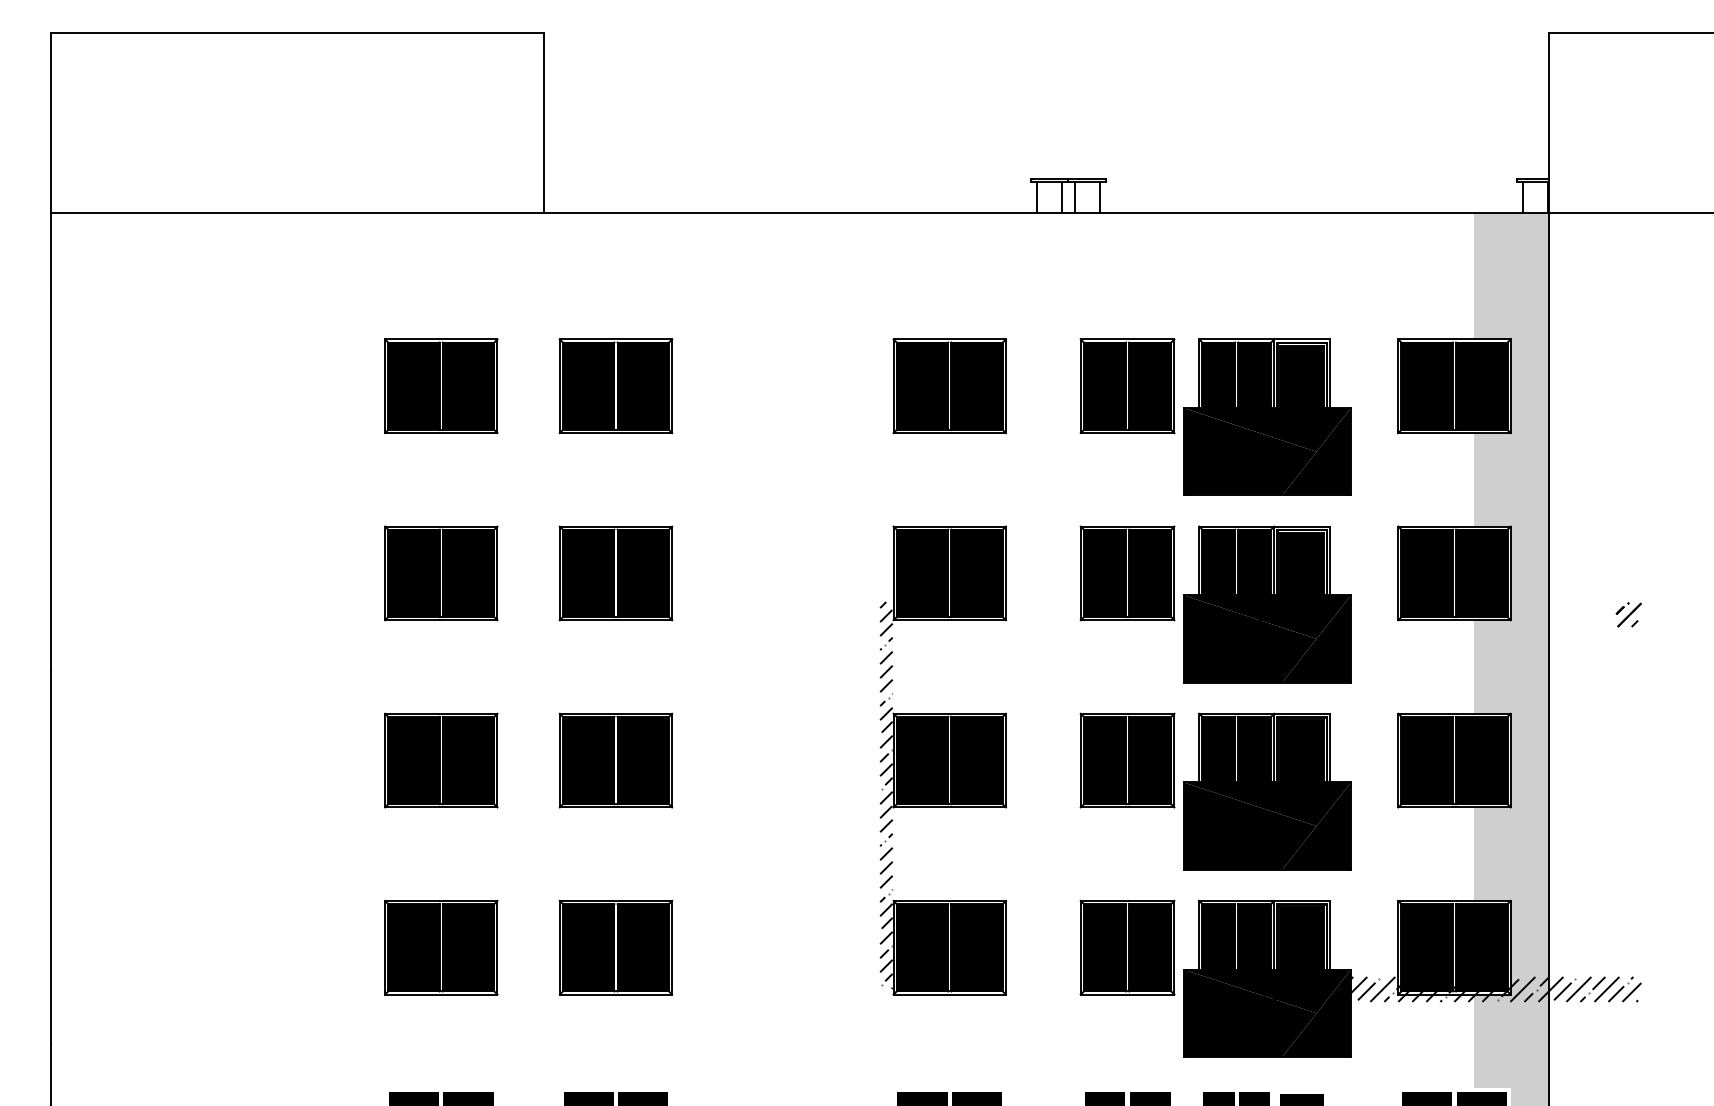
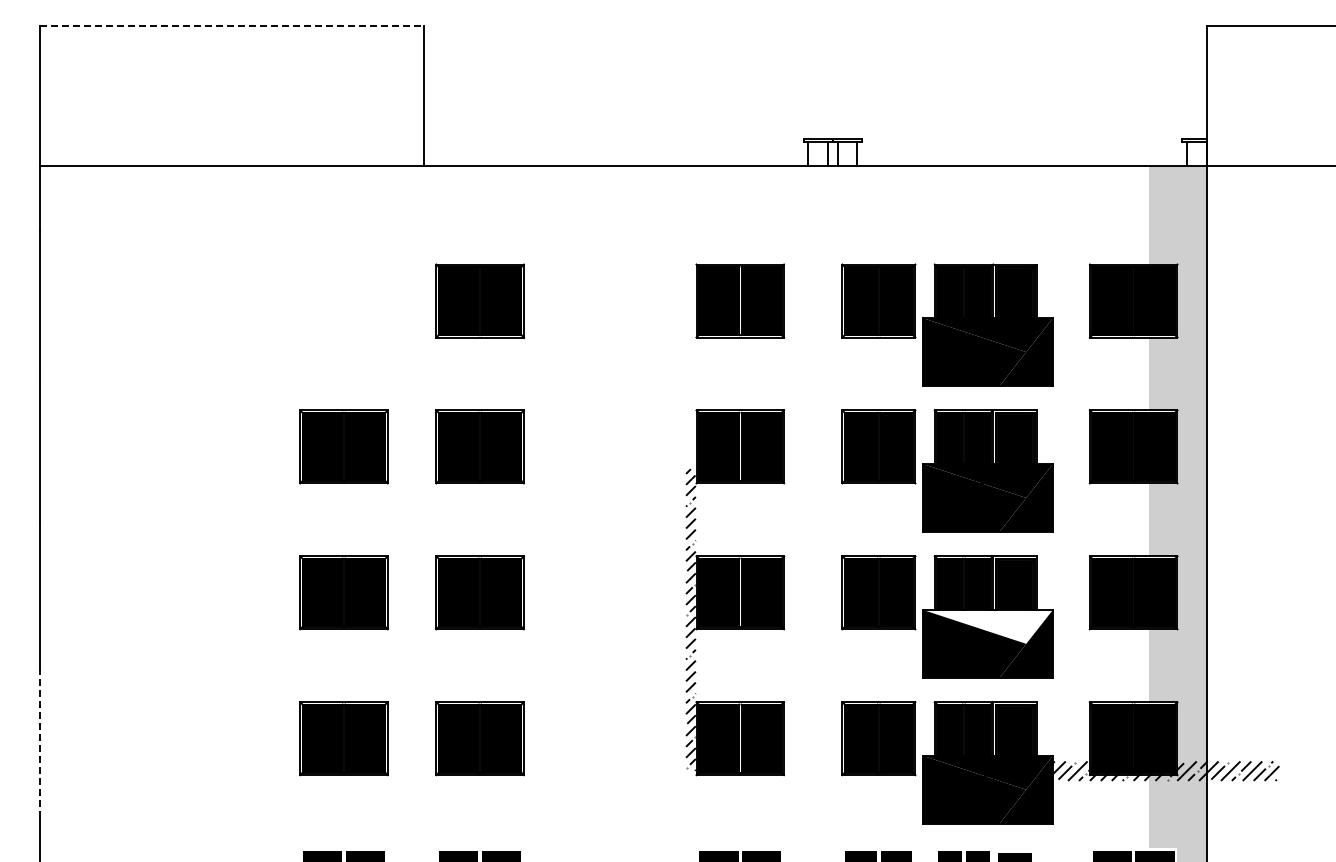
line: (298, 34) -> (232, 26), solid -> dashed
part: (440, 385) -> (343, 300), removed
part: (1628, 615) -> (1269, 479), removed
fill: (1266, 803) -> (987, 626), removed
line: (51, 951) -> (40, 741), solid -> dashed

